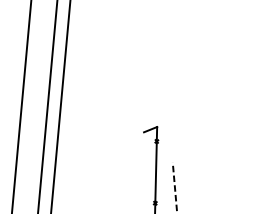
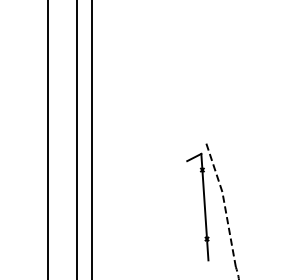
line: (166, 139) -> (213, 166), added

